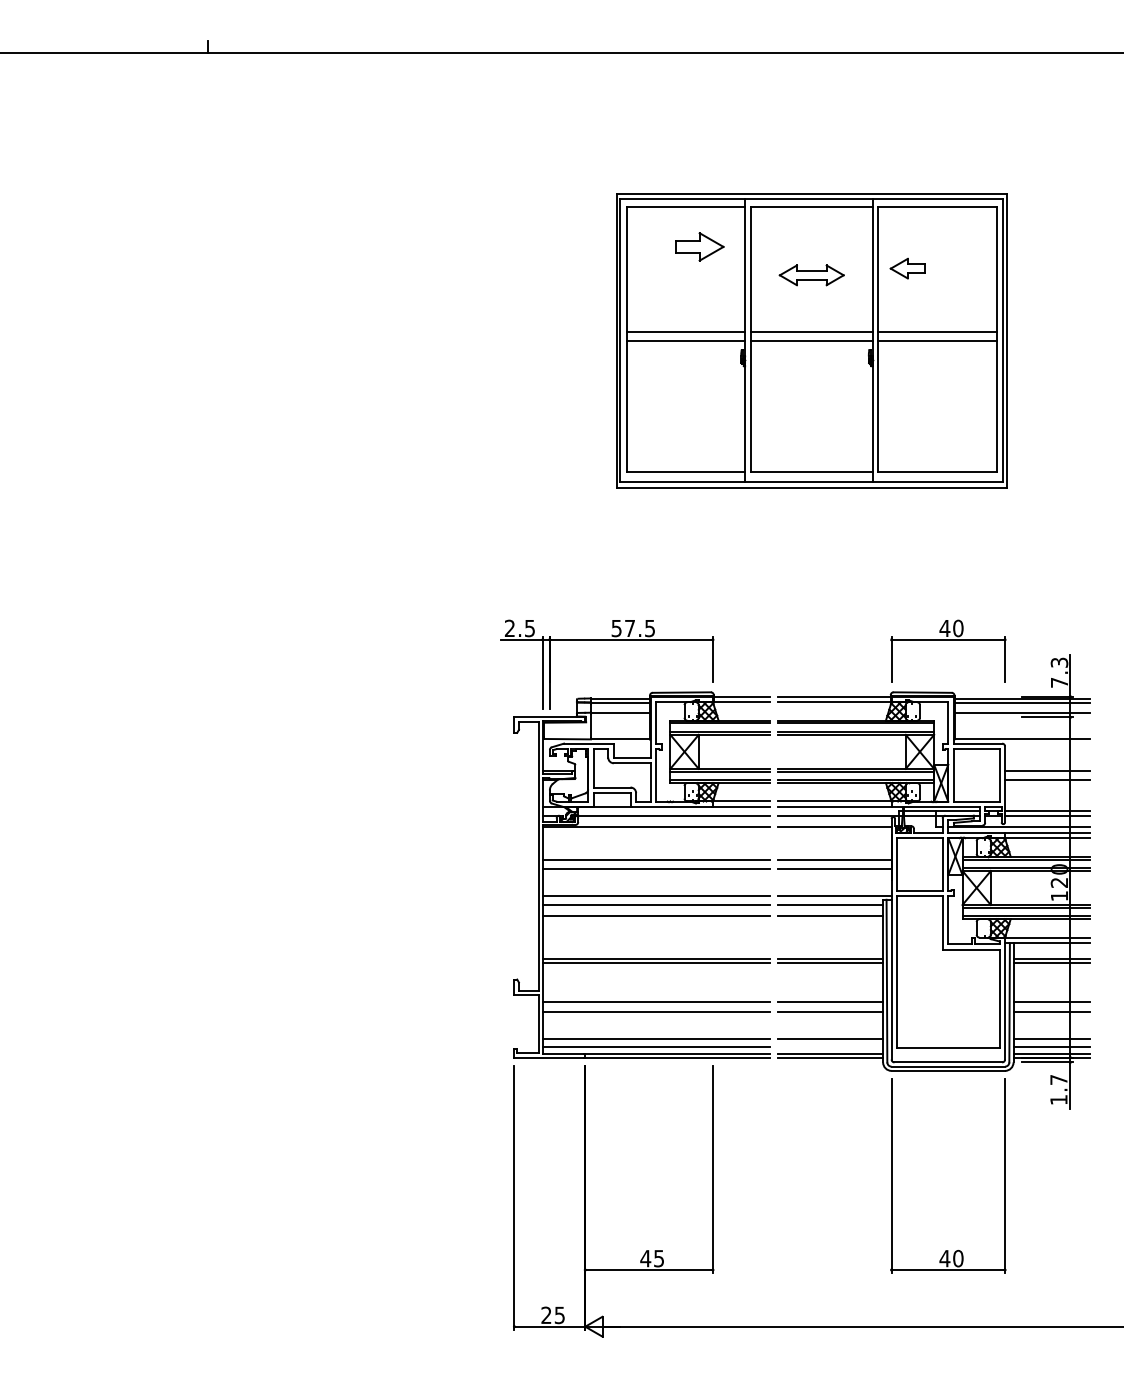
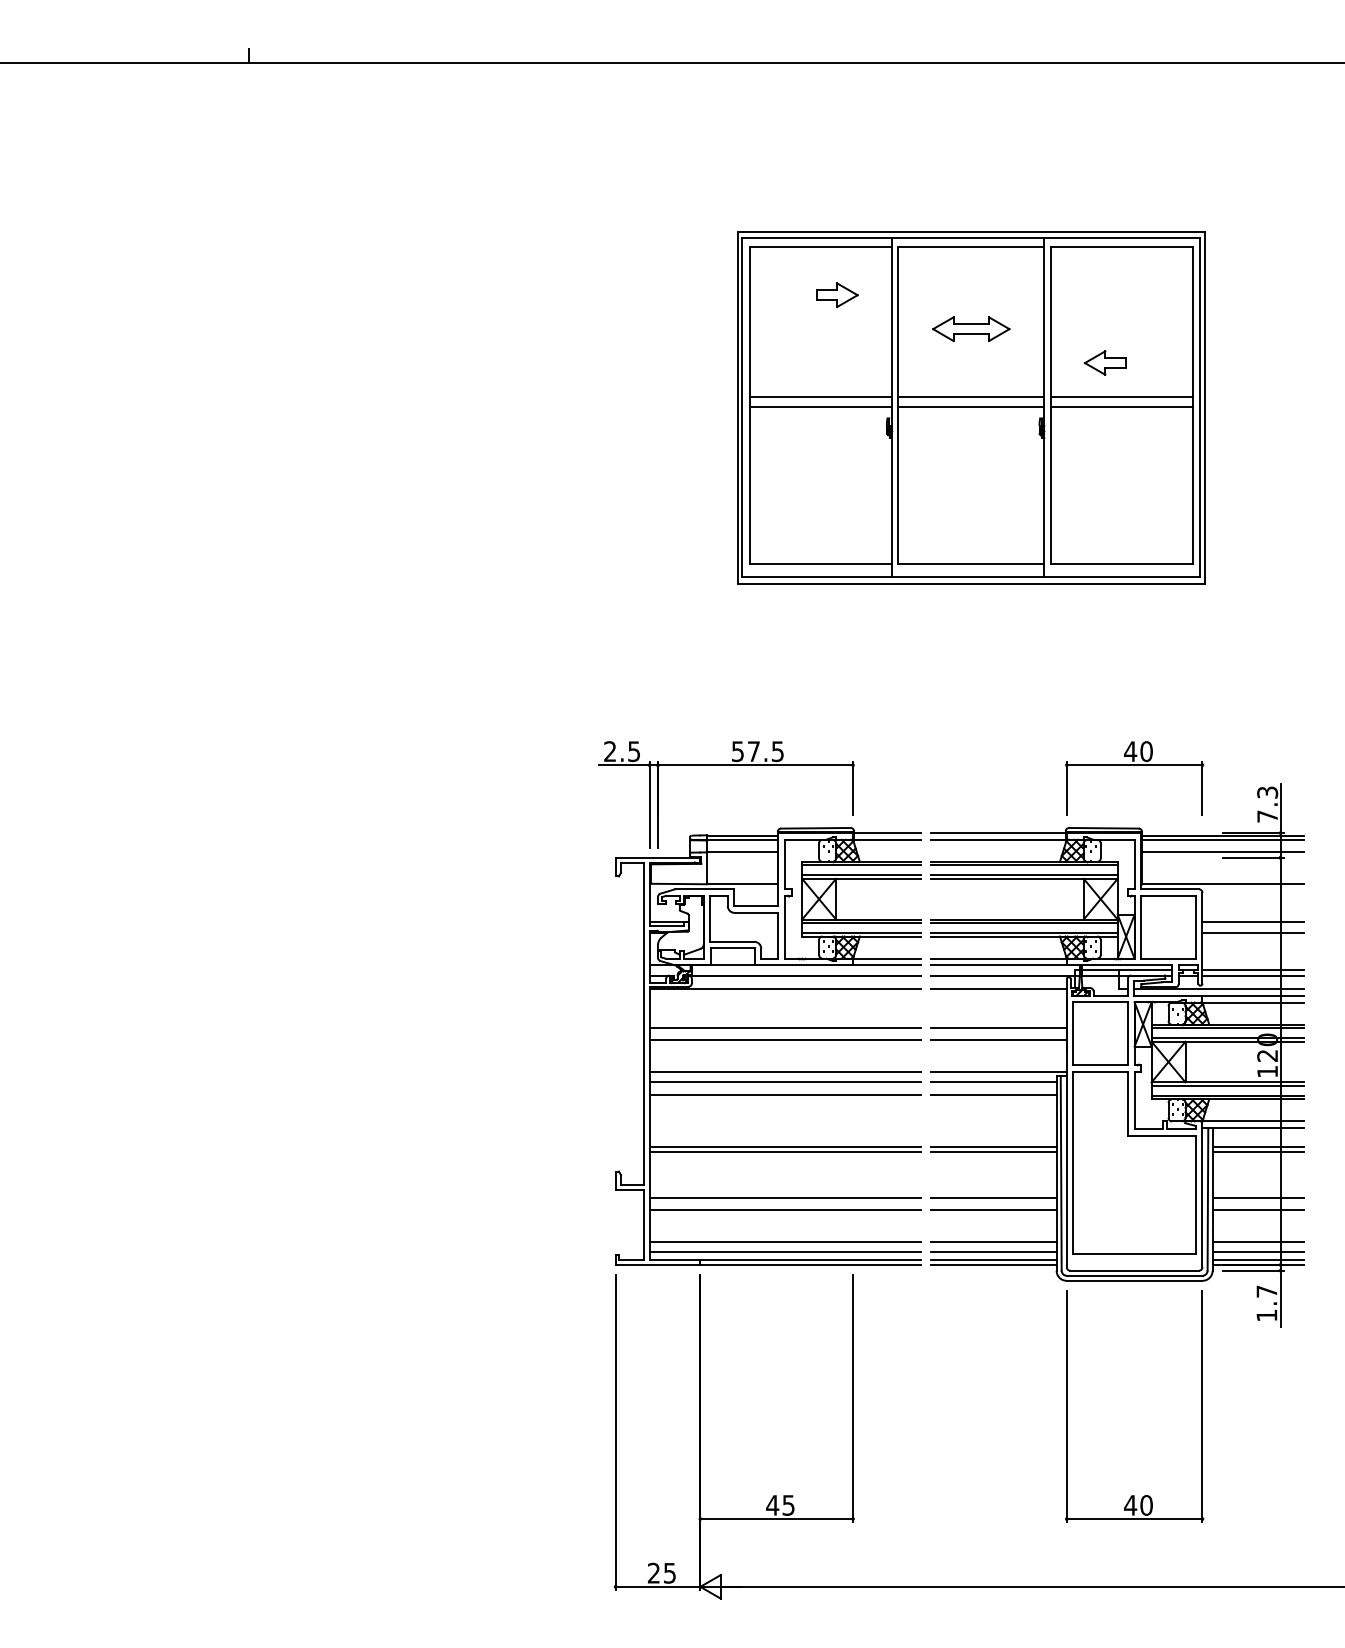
part: (699, 246) -> (836, 294), size x0.71
part: (907, 268) -> (1104, 362), moved
line: (830, 1047) -> (993, 1252), added

